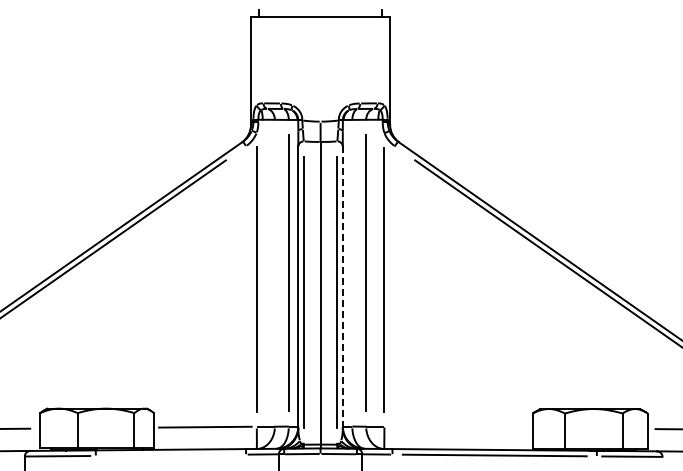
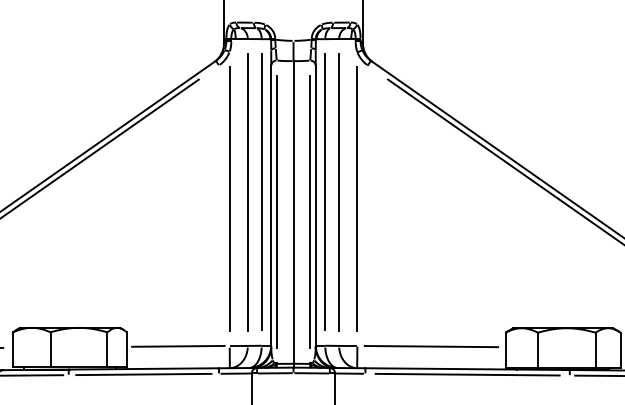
line: (274, 273) -> (247, 192), added
line: (352, 273) -> (325, 192), added
line: (342, 287) -> (315, 206), dashed -> solid
line: (458, 426) -> (431, 345), added
line: (170, 454) -> (143, 373), added

